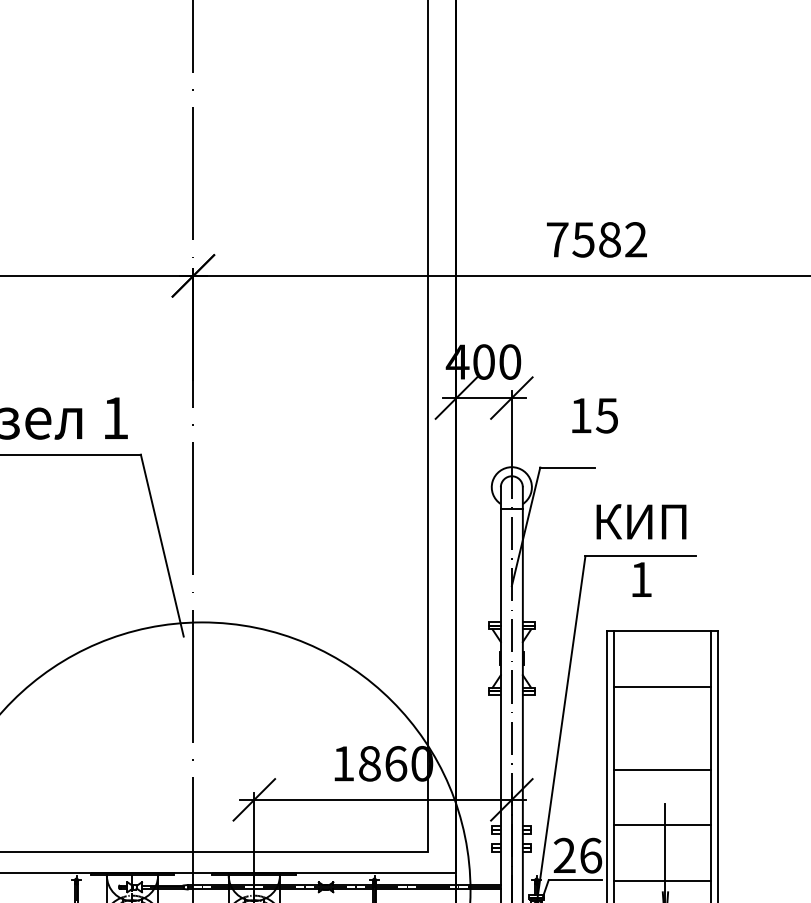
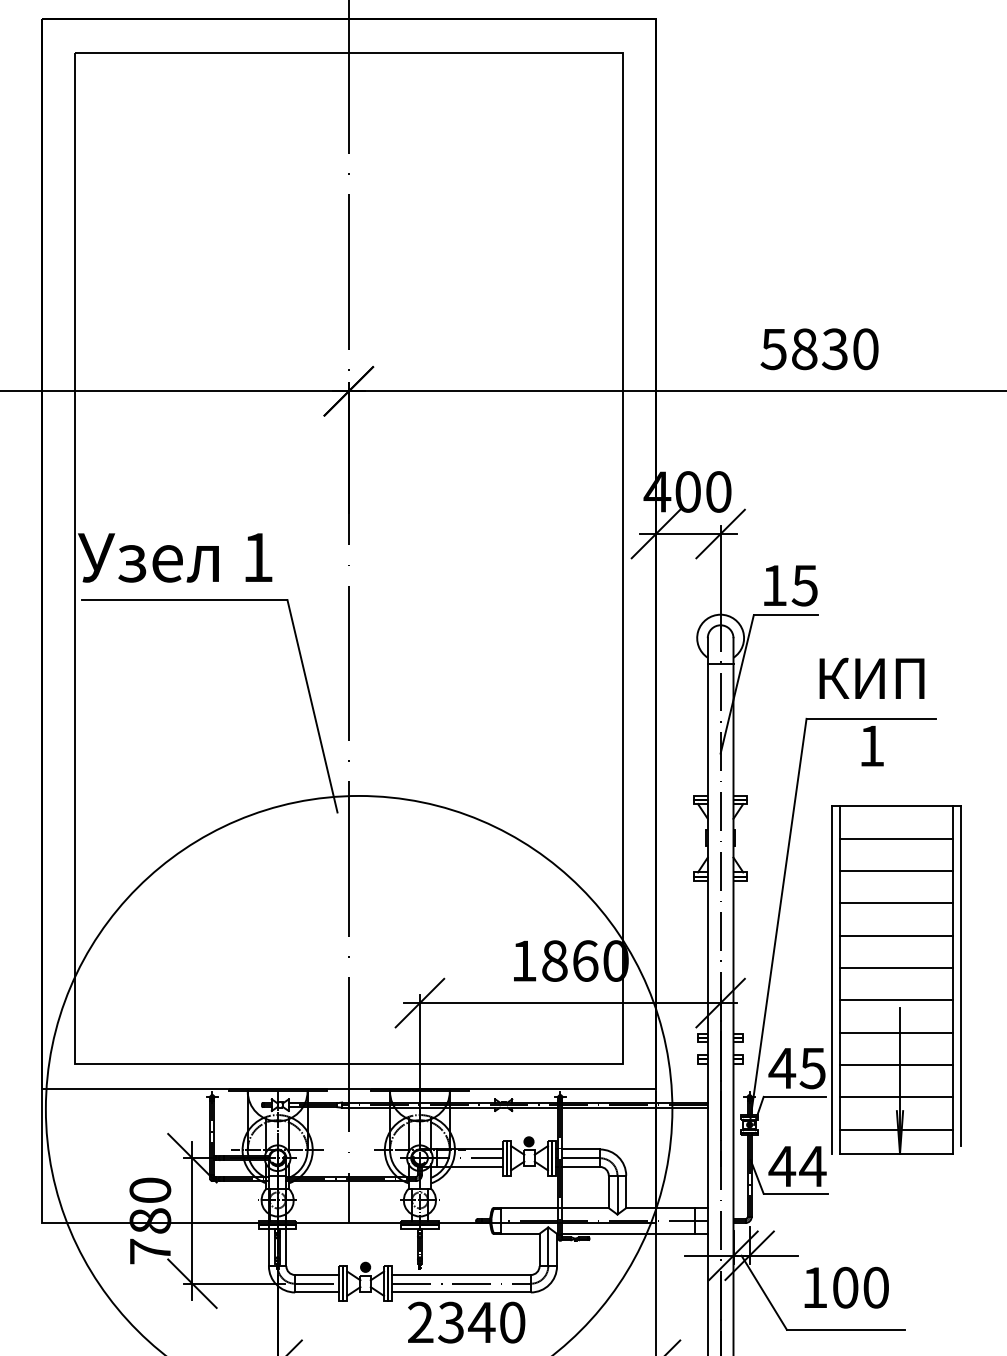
text: (596, 240) -> (819, 349), 7582 -> 5830
text: (594, 415) -> (790, 585), moved
line: (662, 658) -> (896, 838), added
line: (662, 714) -> (896, 903), added
line: (662, 741) -> (896, 935), added
line: (662, 797) -> (896, 1000), added
line: (662, 853) -> (896, 1065), added
text: (576, 855) -> (796, 1068), 26 -> 45

